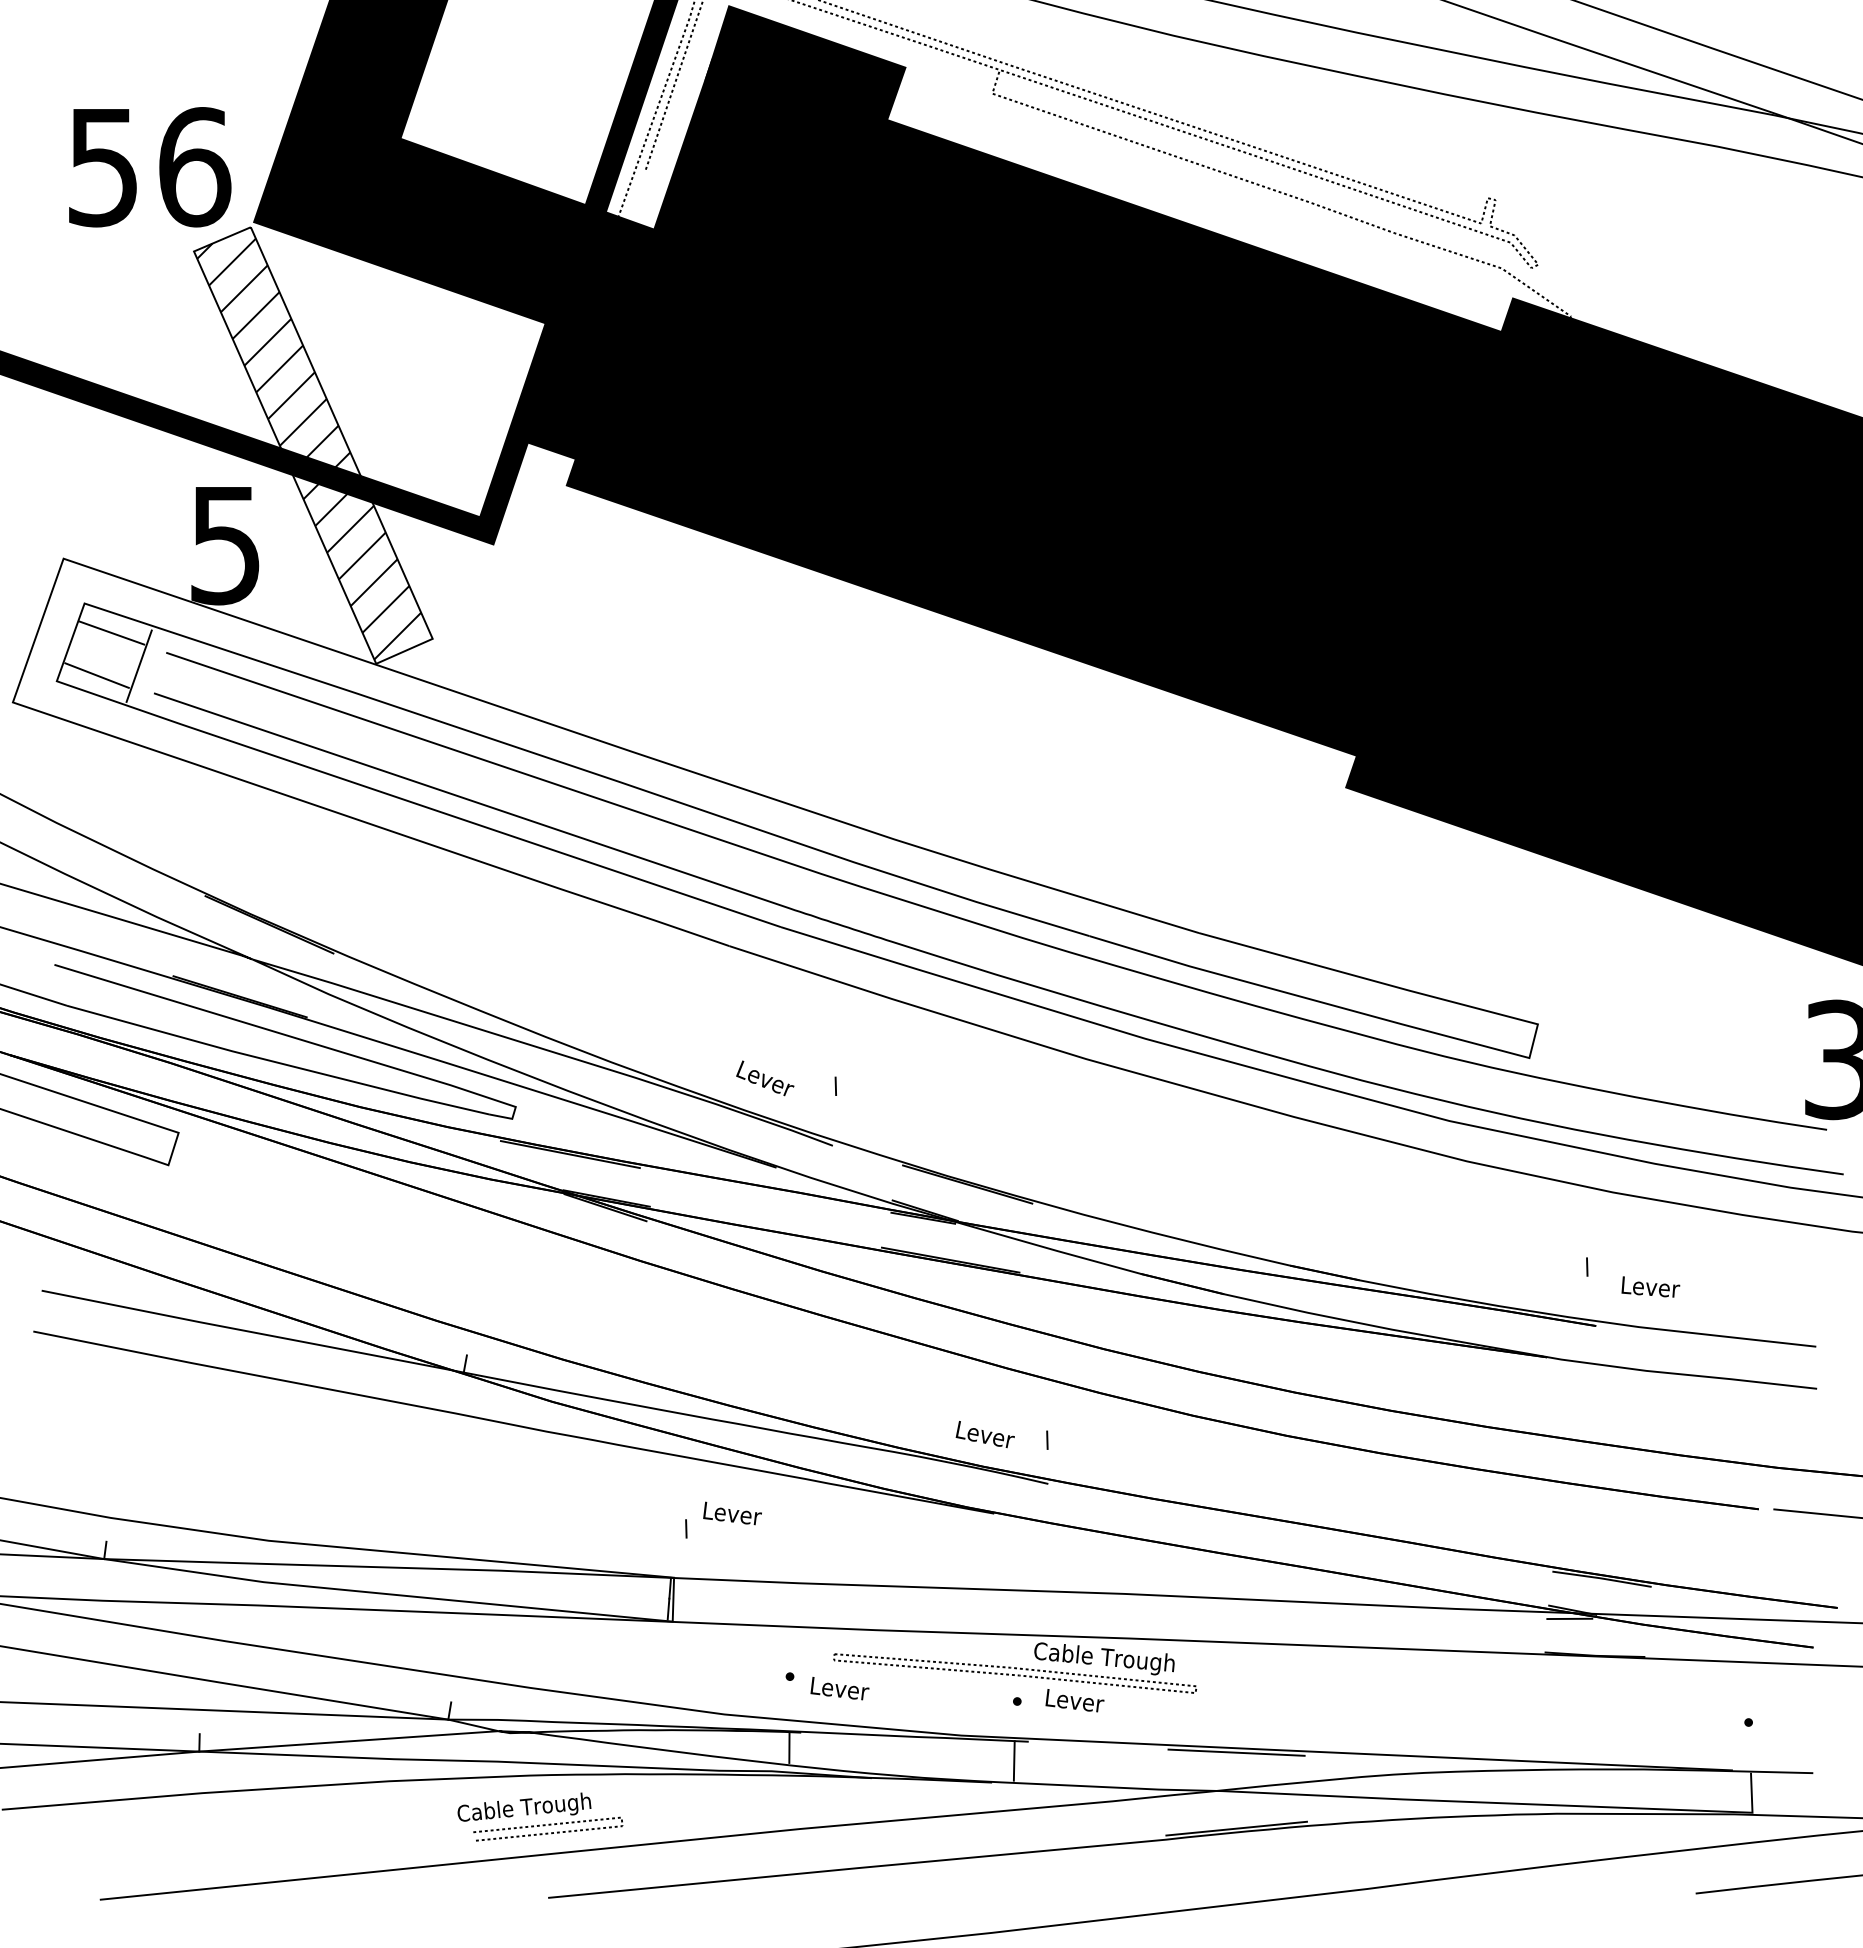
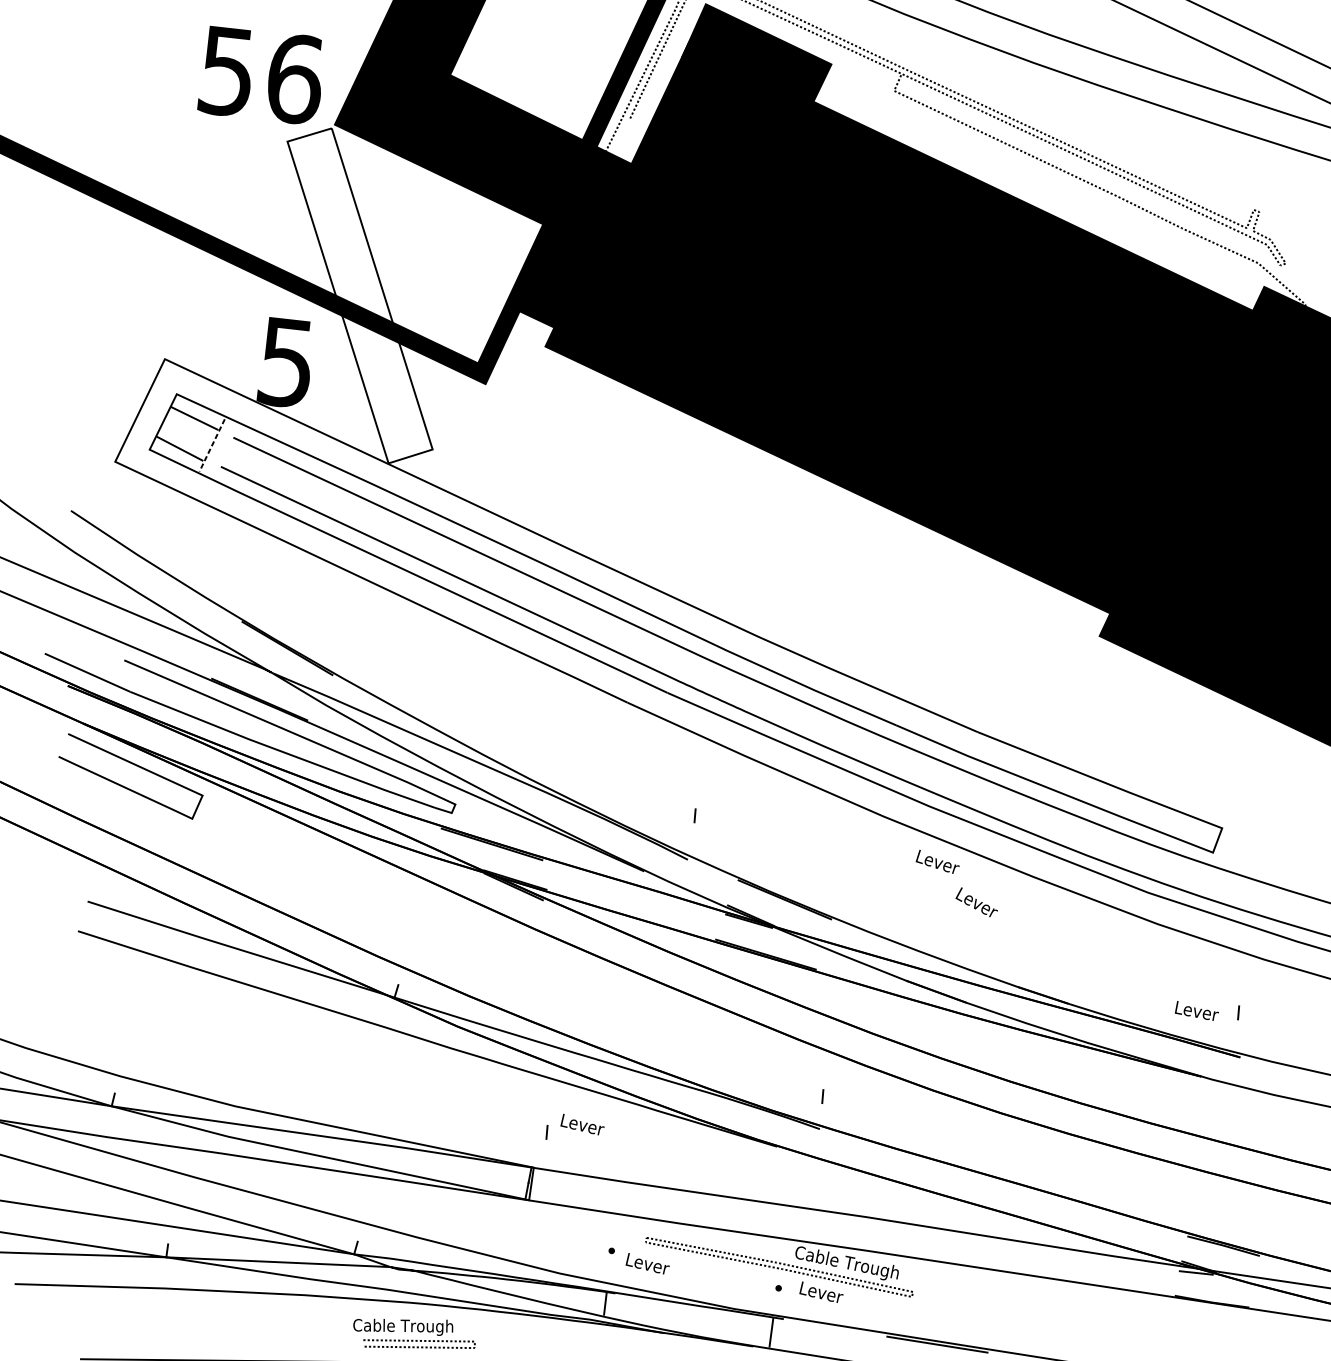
hatch: (309, 448) -> (356, 297), removed
line: (139, 666) -> (212, 445), solid -> dashed
text: (765, 1078) -> (977, 902), moved
text: (1650, 1286) -> (1196, 1010), moved
text: (984, 1434) -> (937, 861), moved

